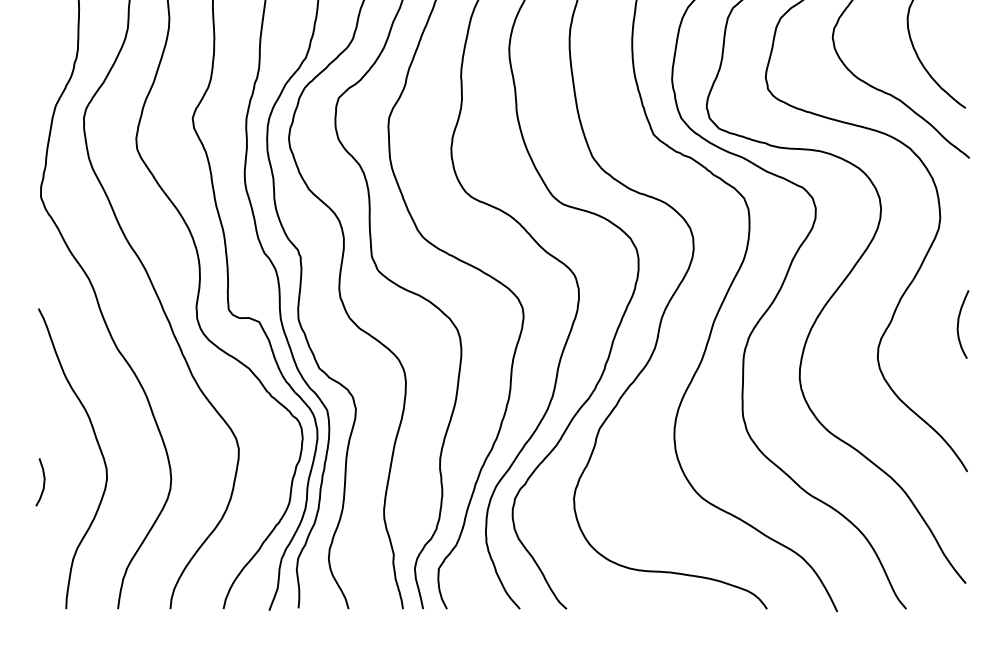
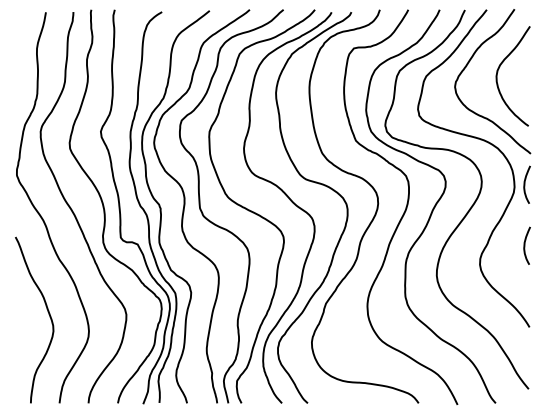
curve: (960, 213) -> (525, 184), added
curve: (42, 481) -> (17, 332), removed

